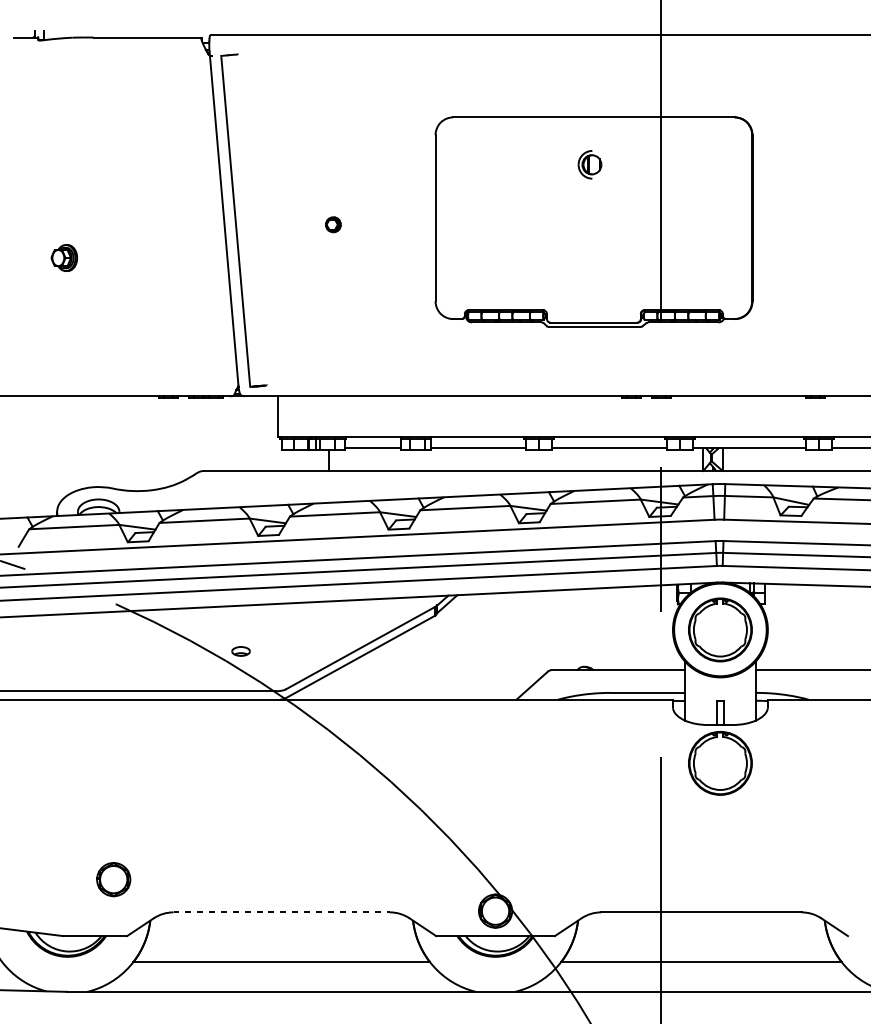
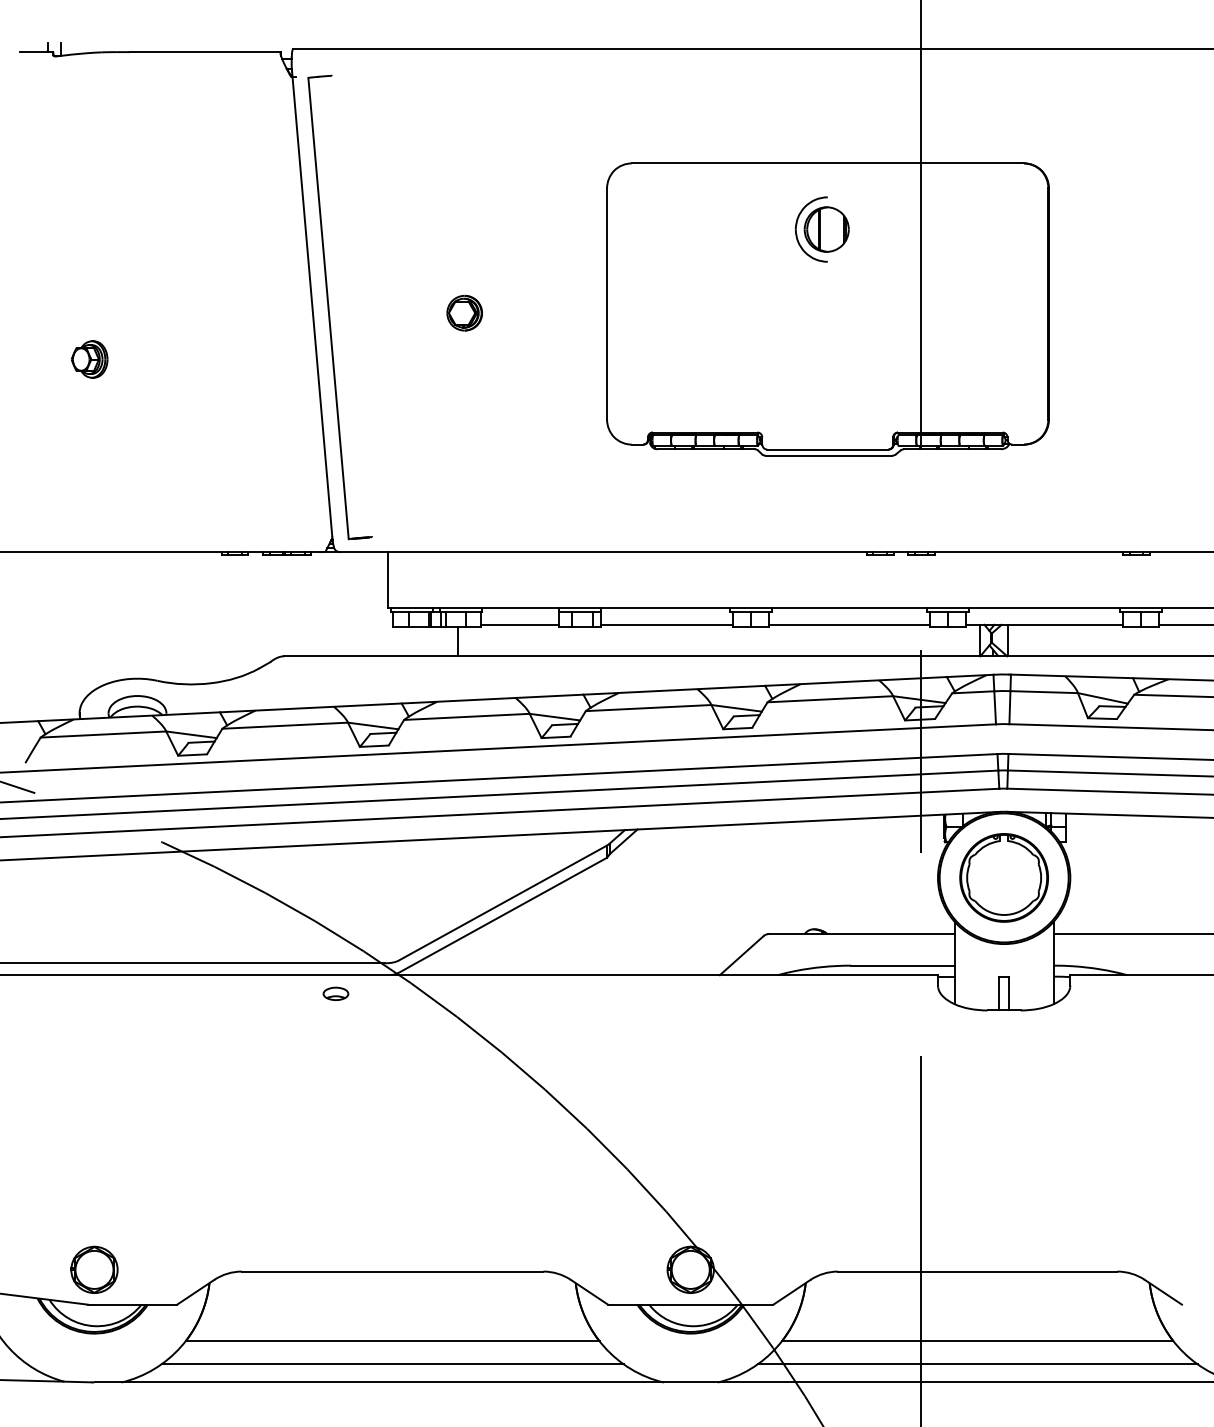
part: (590, 164) -> (822, 229), size x1.67
part: (333, 224) -> (464, 312), size x1.67
part: (240, 651) -> (335, 993), moved
part: (719, 763) -> (1003, 1063), removed
part: (113, 879) -> (94, 1269), moved
line: (281, 912) -> (392, 1271), dashed -> solid
line: (281, 979) -> (392, 1364), added
line: (701, 979) -> (977, 1364), added

